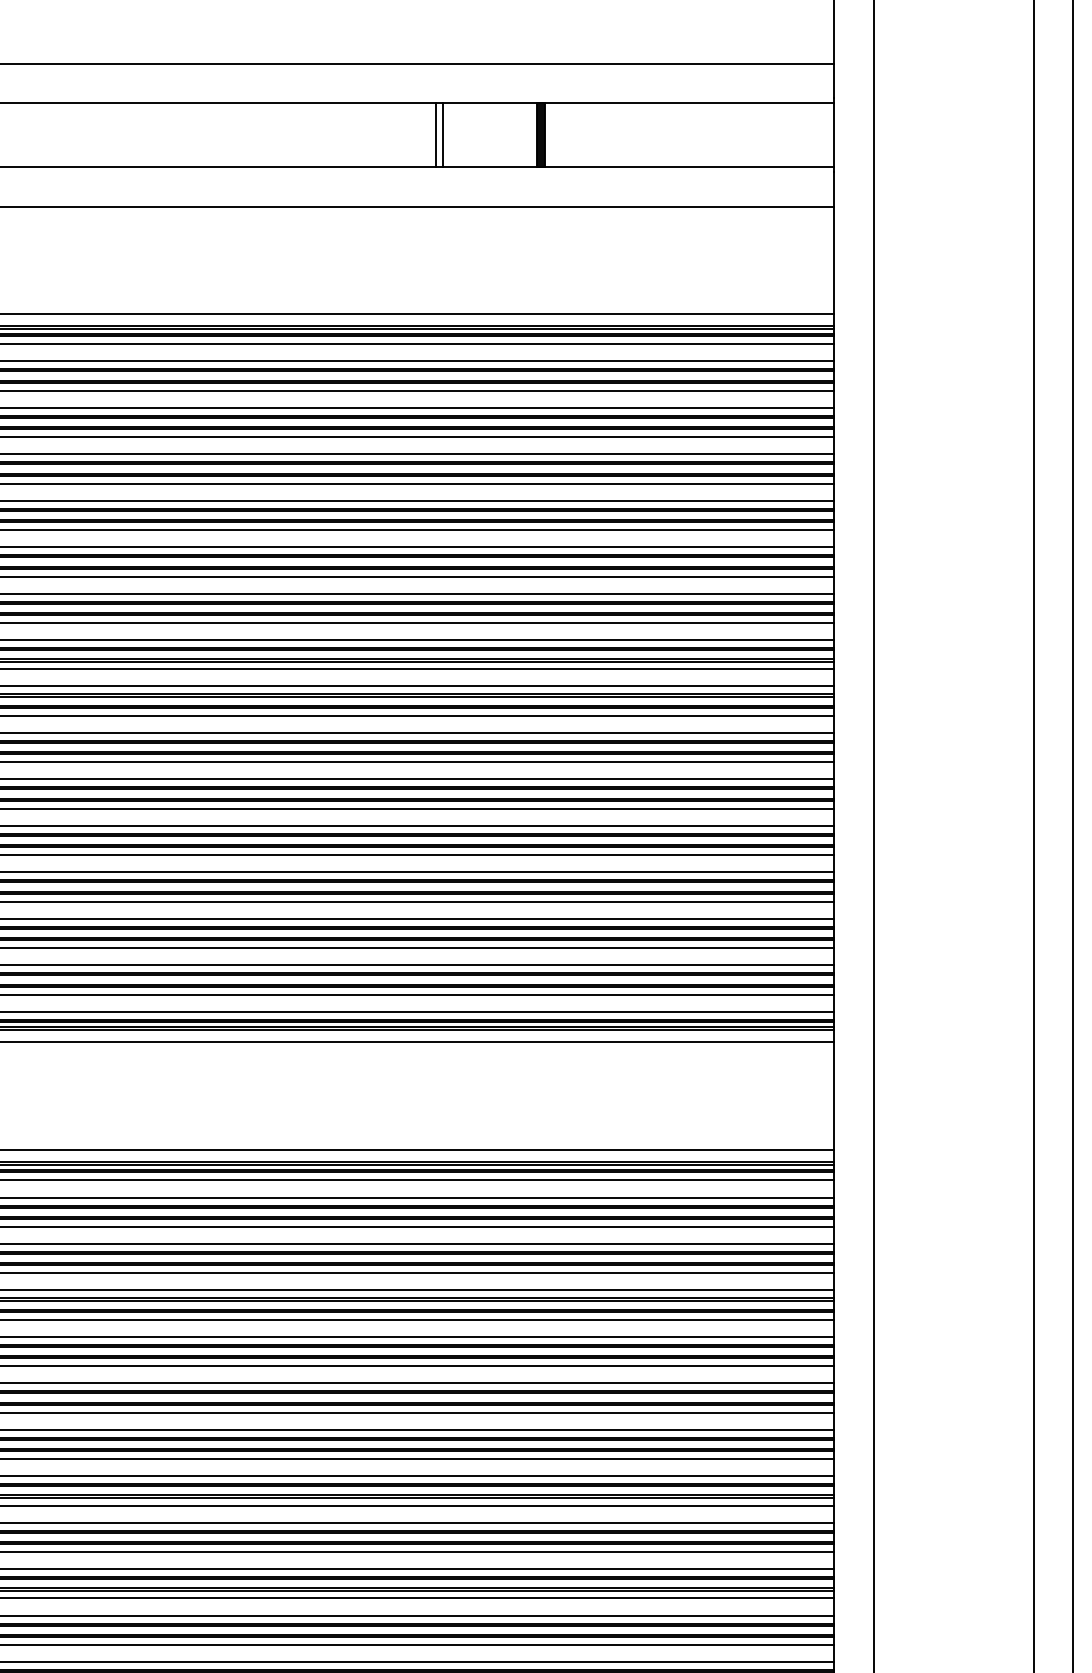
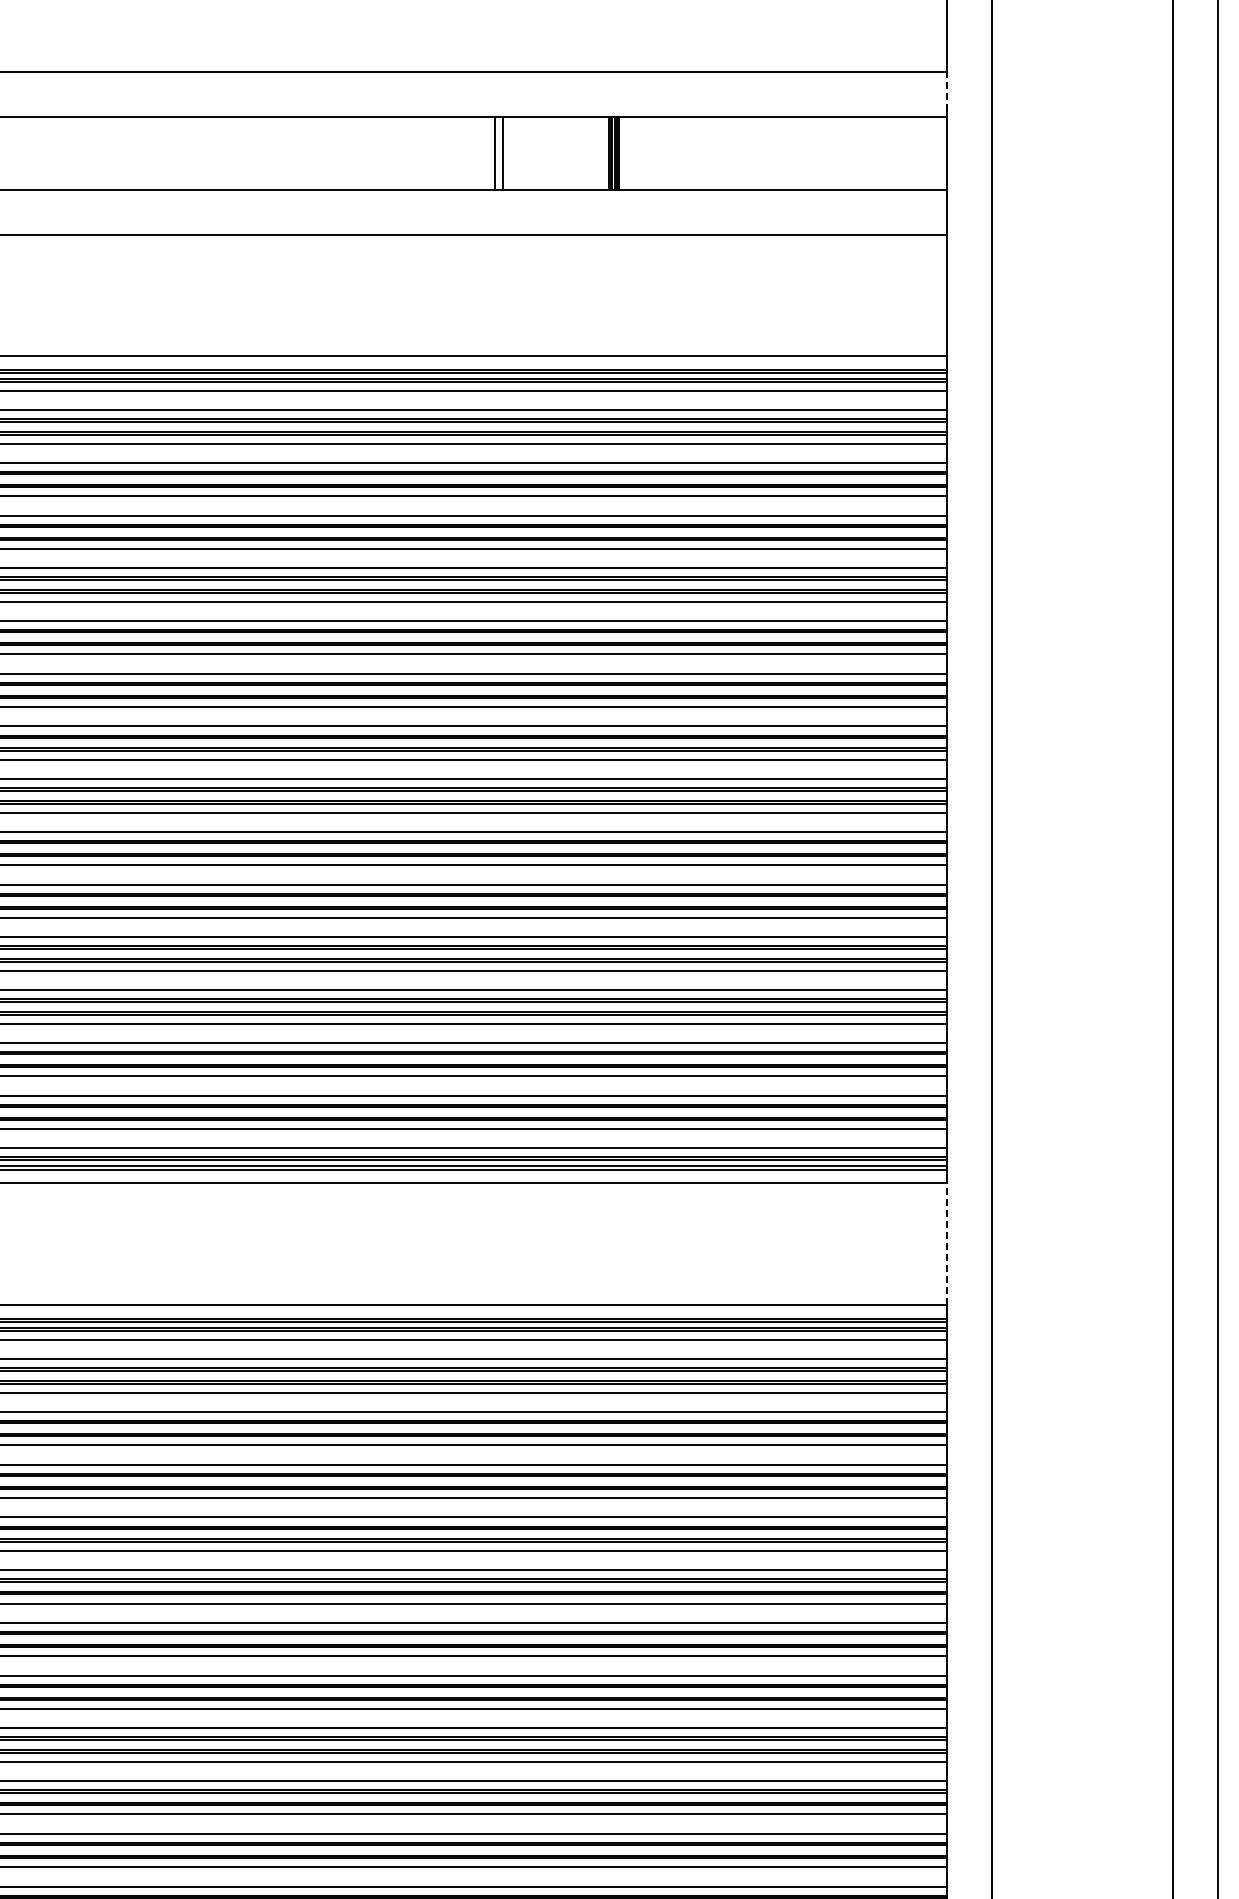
line: (834, 80) -> (946, 91), solid -> dashed
line: (834, 1096) -> (946, 1244), solid -> dashed

